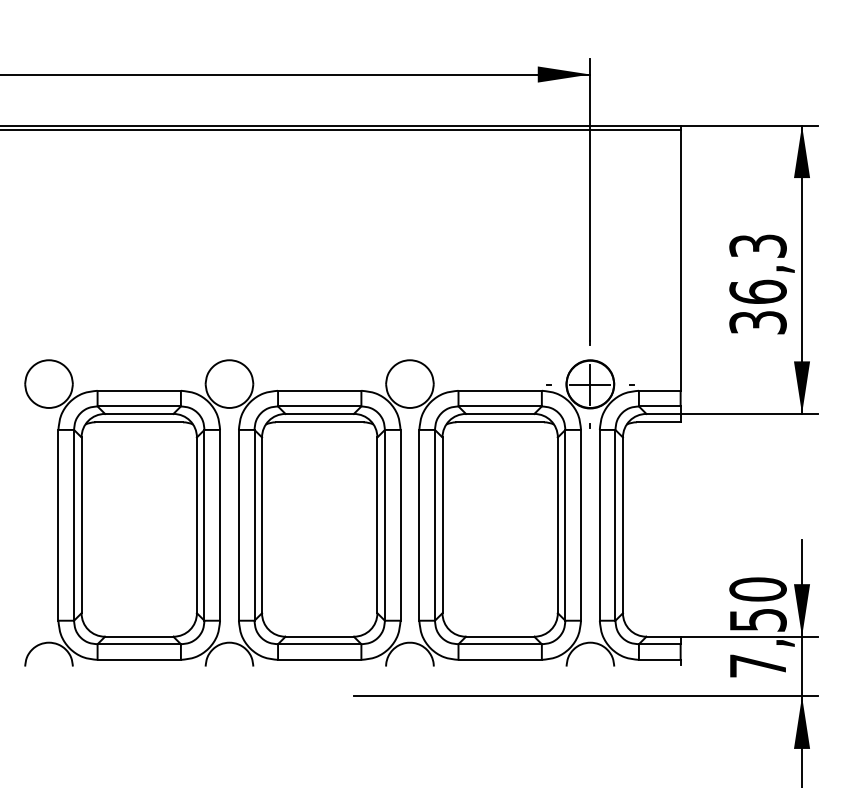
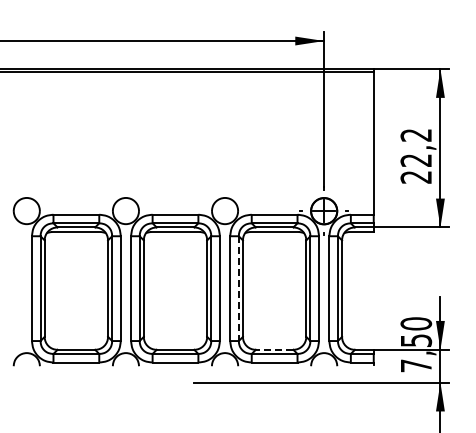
text: (758, 284) -> (416, 156), 36,3 -> 22,2
line: (434, 526) -> (238, 289), solid -> dashed
line: (499, 636) -> (274, 349), solid -> dashed

